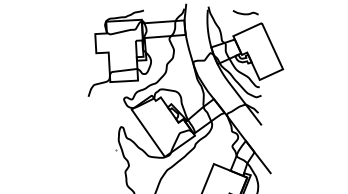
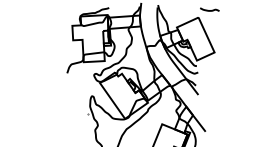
curve: (245, 13) -> (209, 10), moved

